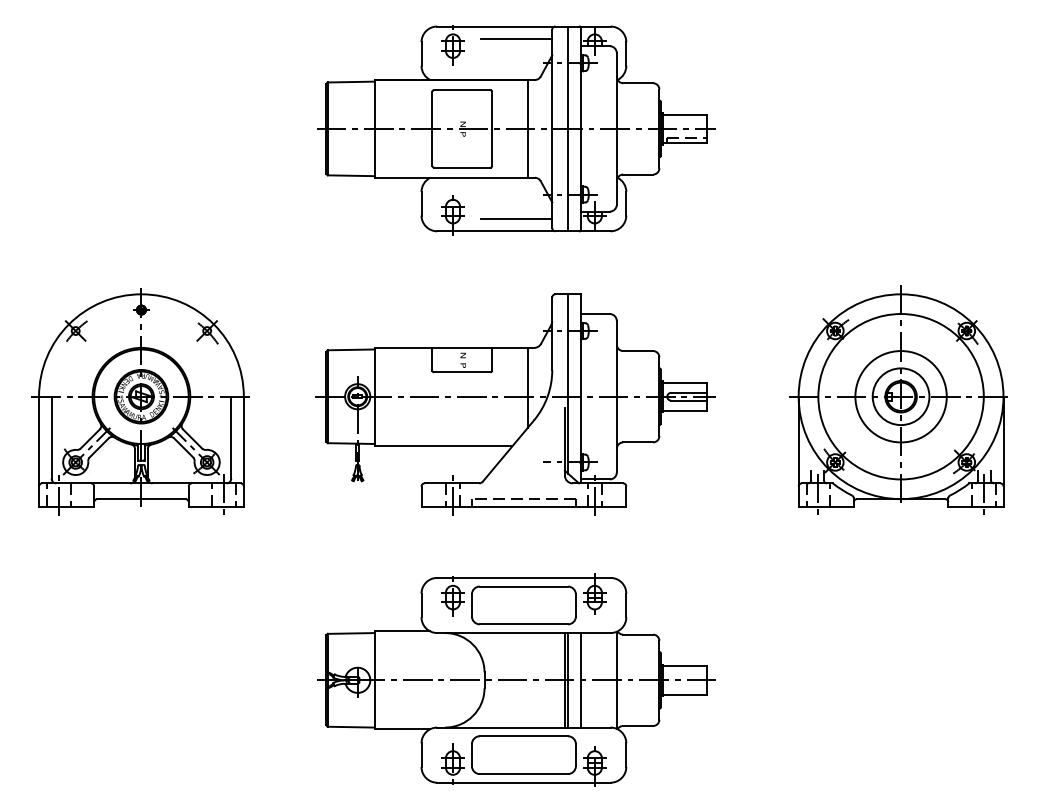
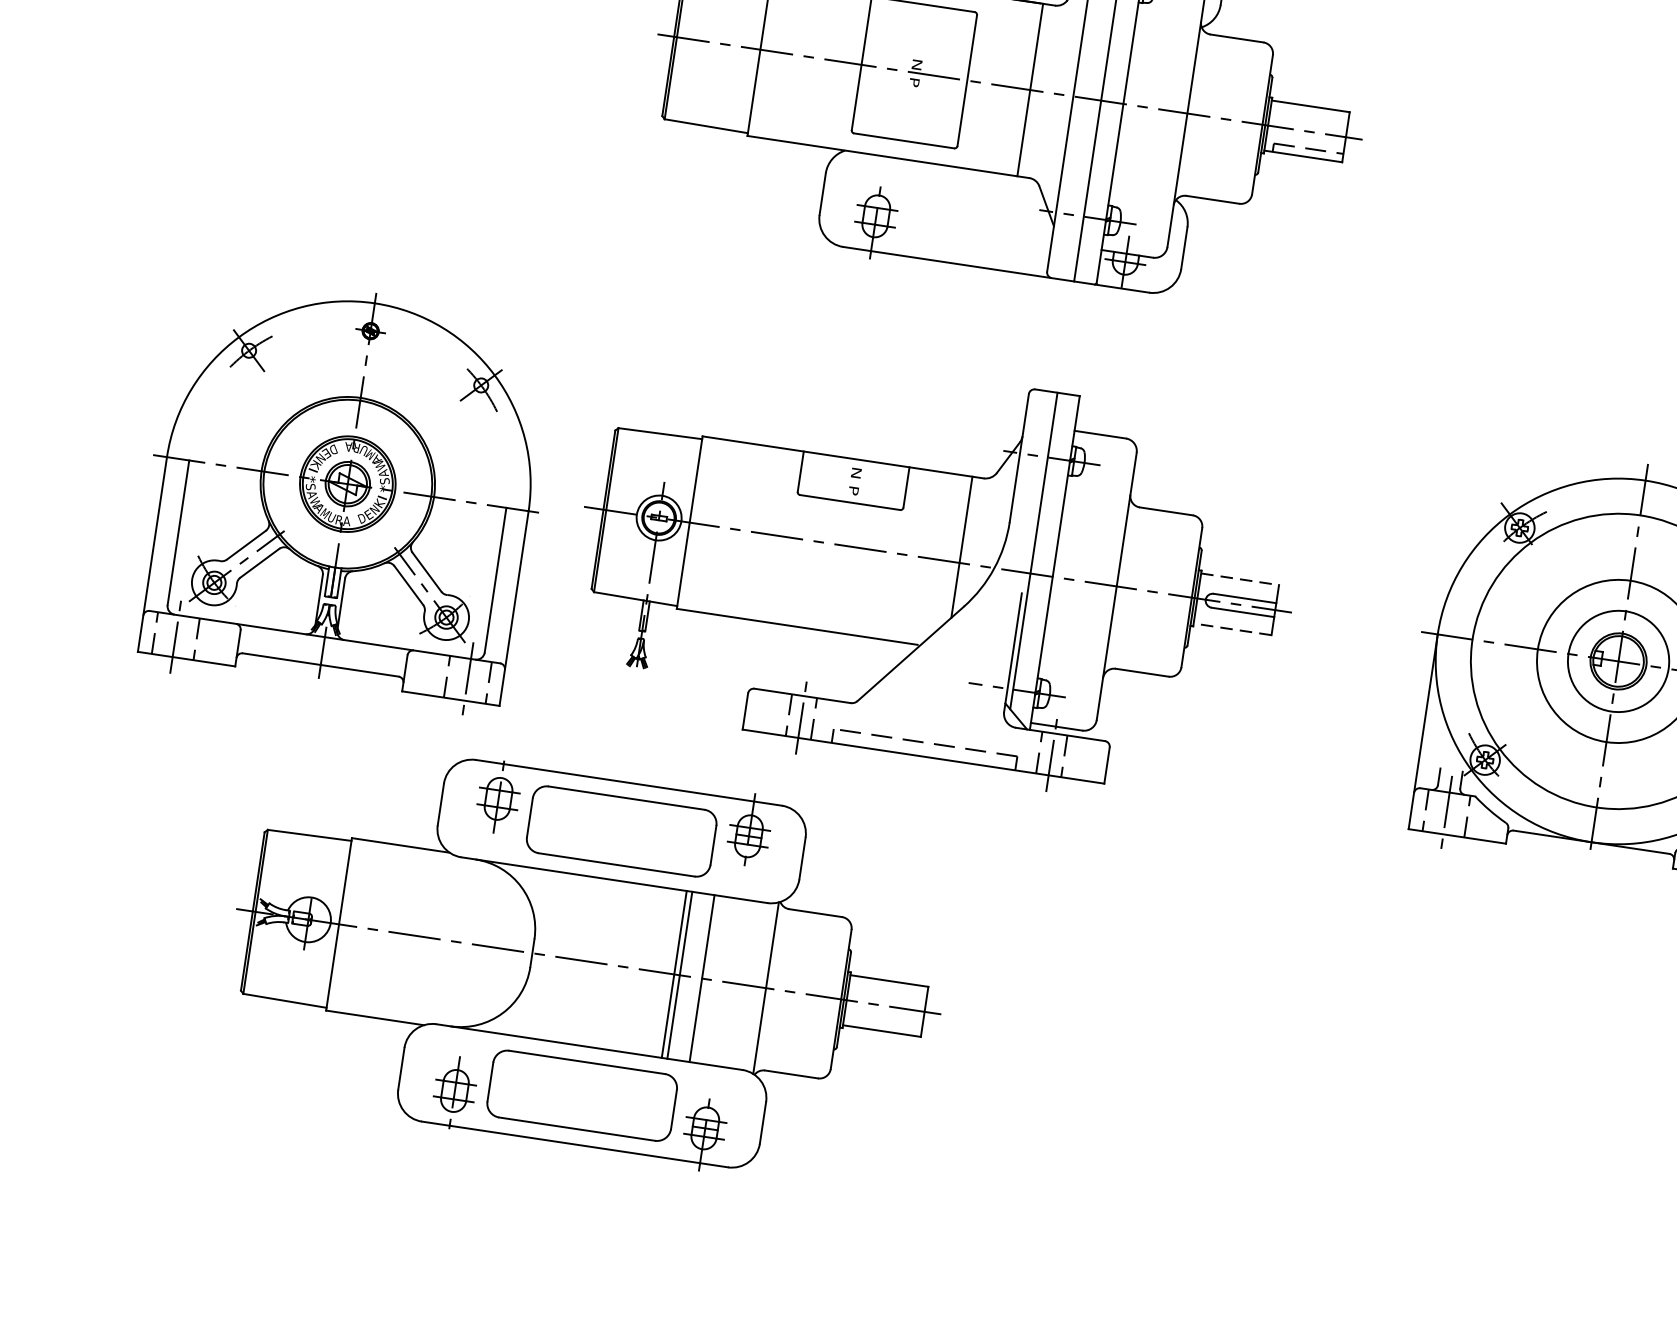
line: (516, 218) -> (986, 245), removed
line: (685, 382) -> (1241, 579), solid -> dashed
part: (140, 401) -> (344, 492), moved
line: (684, 410) -> (1232, 628), solid -> dashed
part: (516, 679) -> (589, 960), moved

